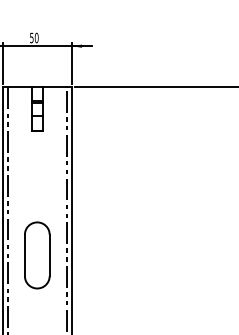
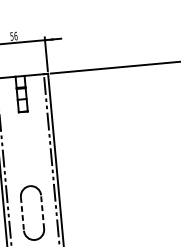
text: (36, 37) -> (15, 35), 50 -> 56
line: (24, 255) -> (22, 214), solid -> dashed
line: (49, 255) -> (42, 212), solid -> dashed

